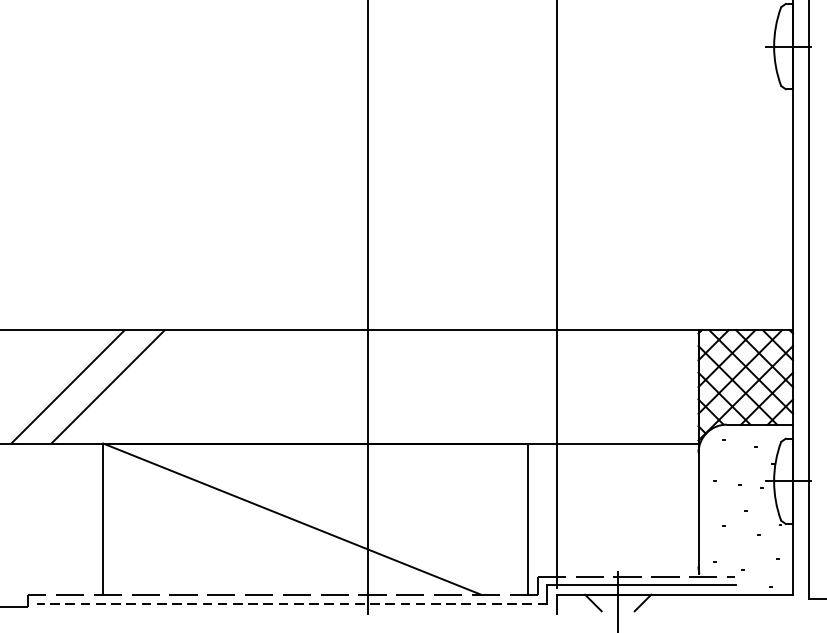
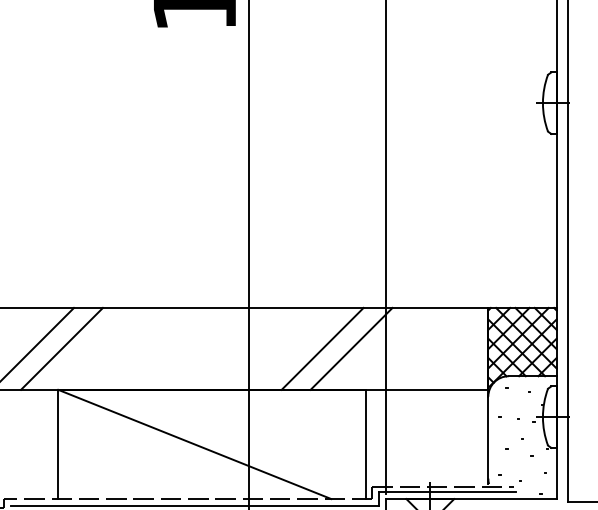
line: (468, 386) -> (322, 348), added
line: (509, 386) -> (351, 348), added
line: (291, 603) -> (194, 505), dashed -> solid

